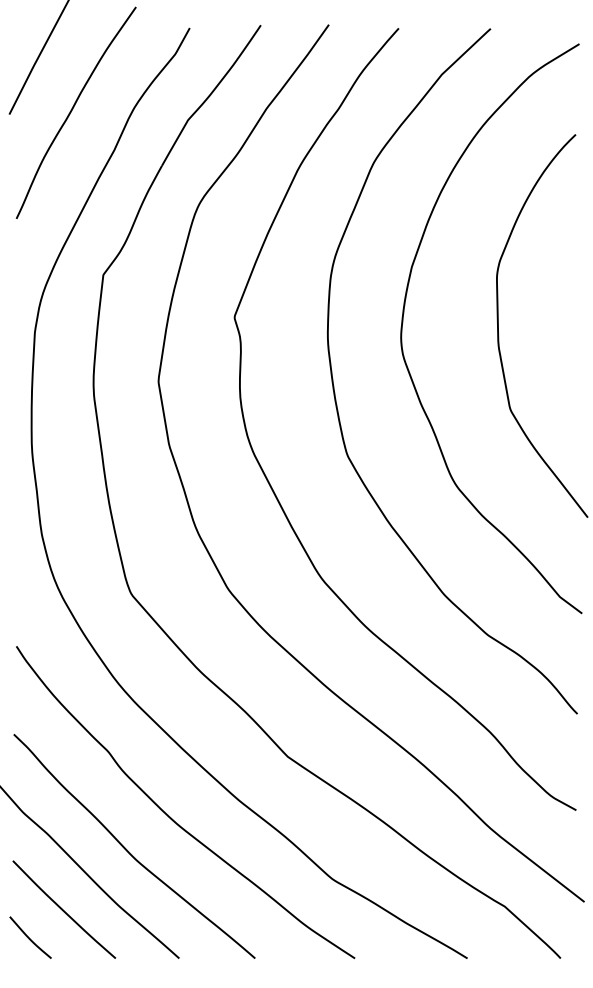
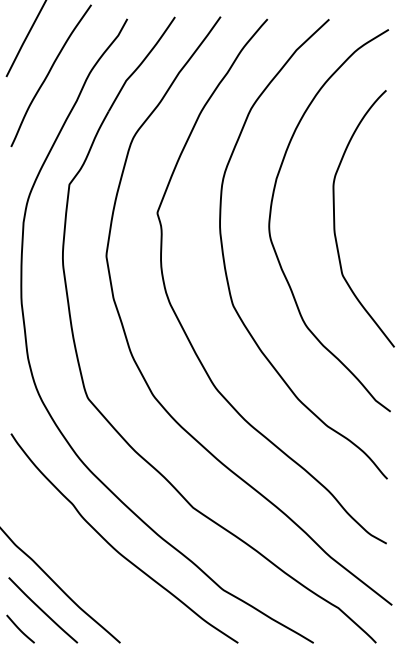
curve: (128, 850) -> (86, 570), removed

